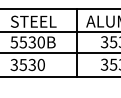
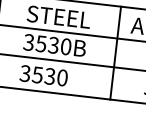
text: (14, 41) -> (29, 41), 5530B -> 3530B

